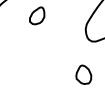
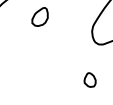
part: (83, 74) -> (89, 79), size x0.7

